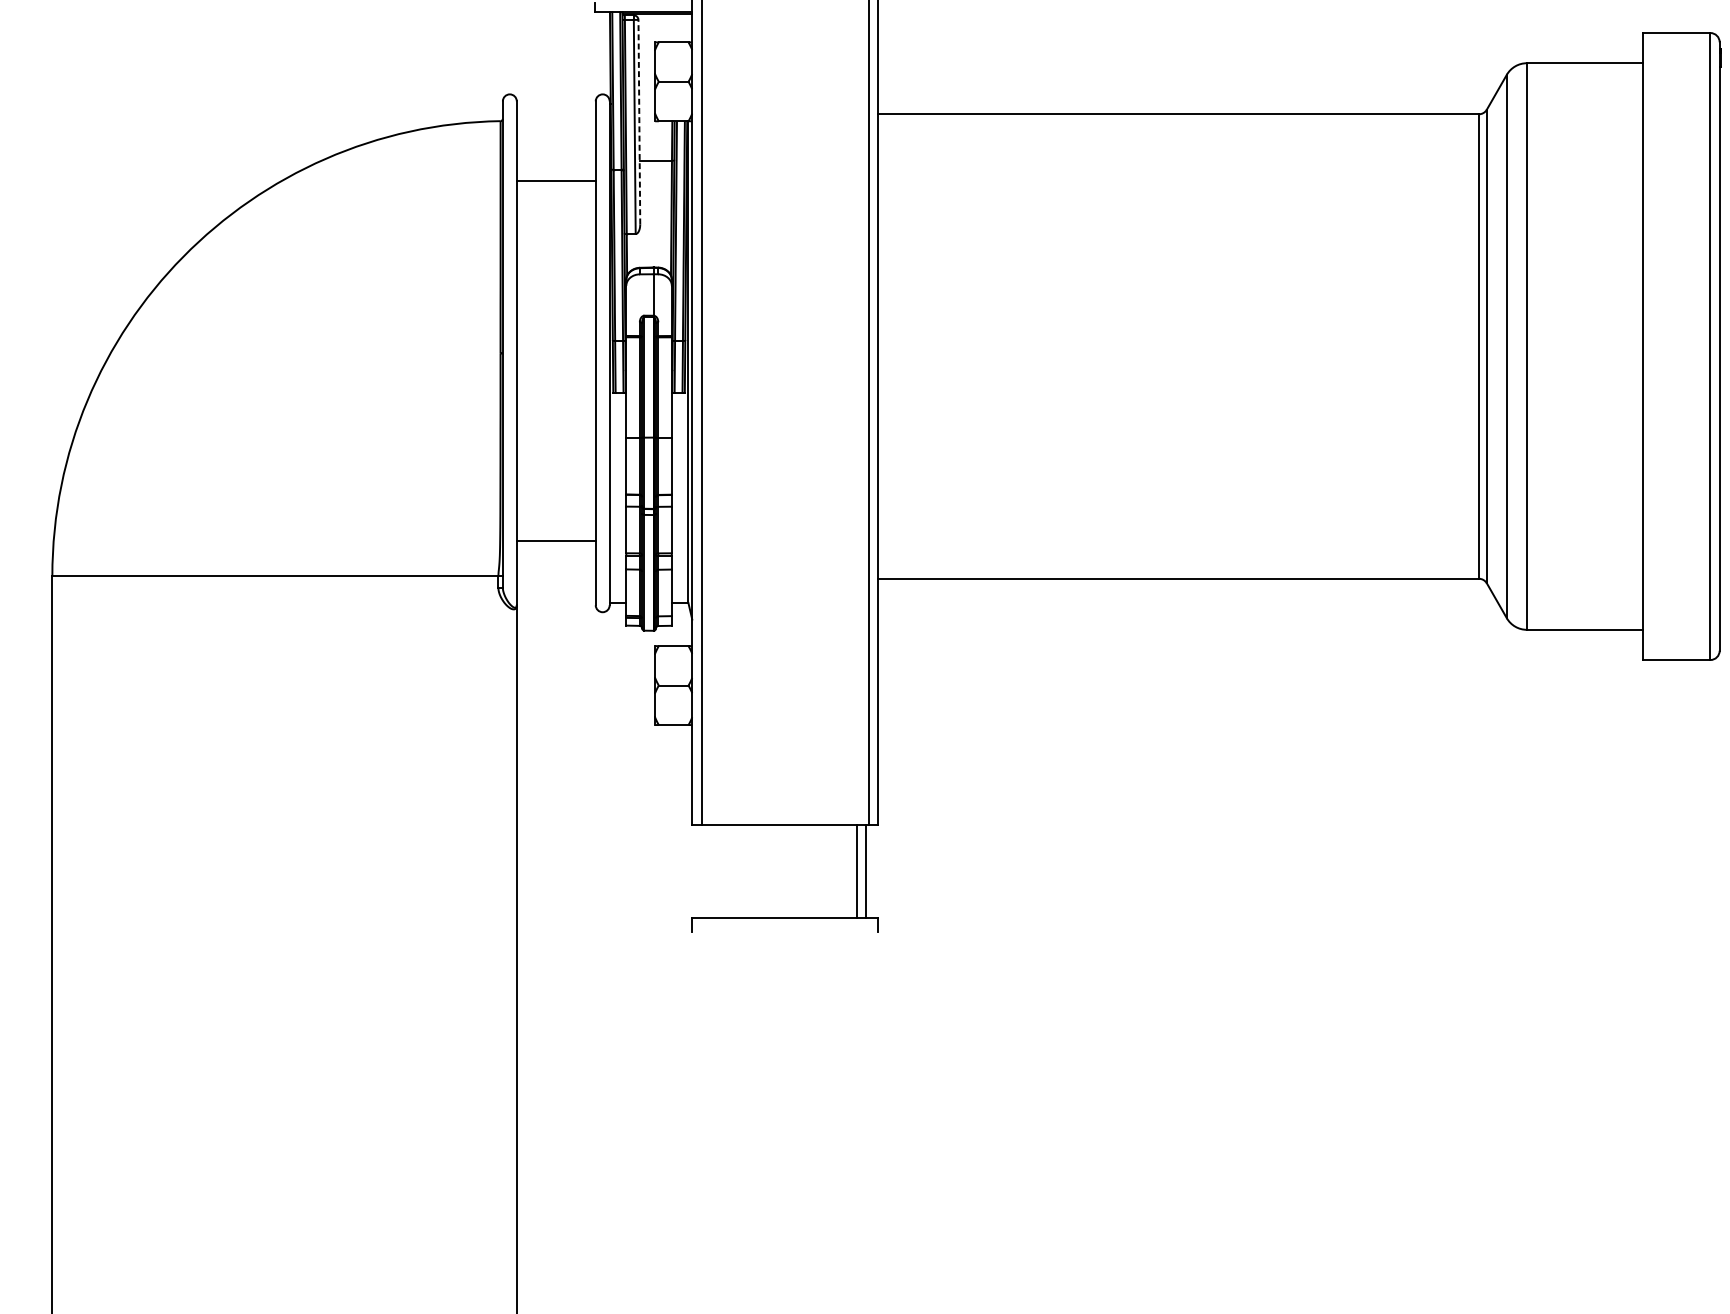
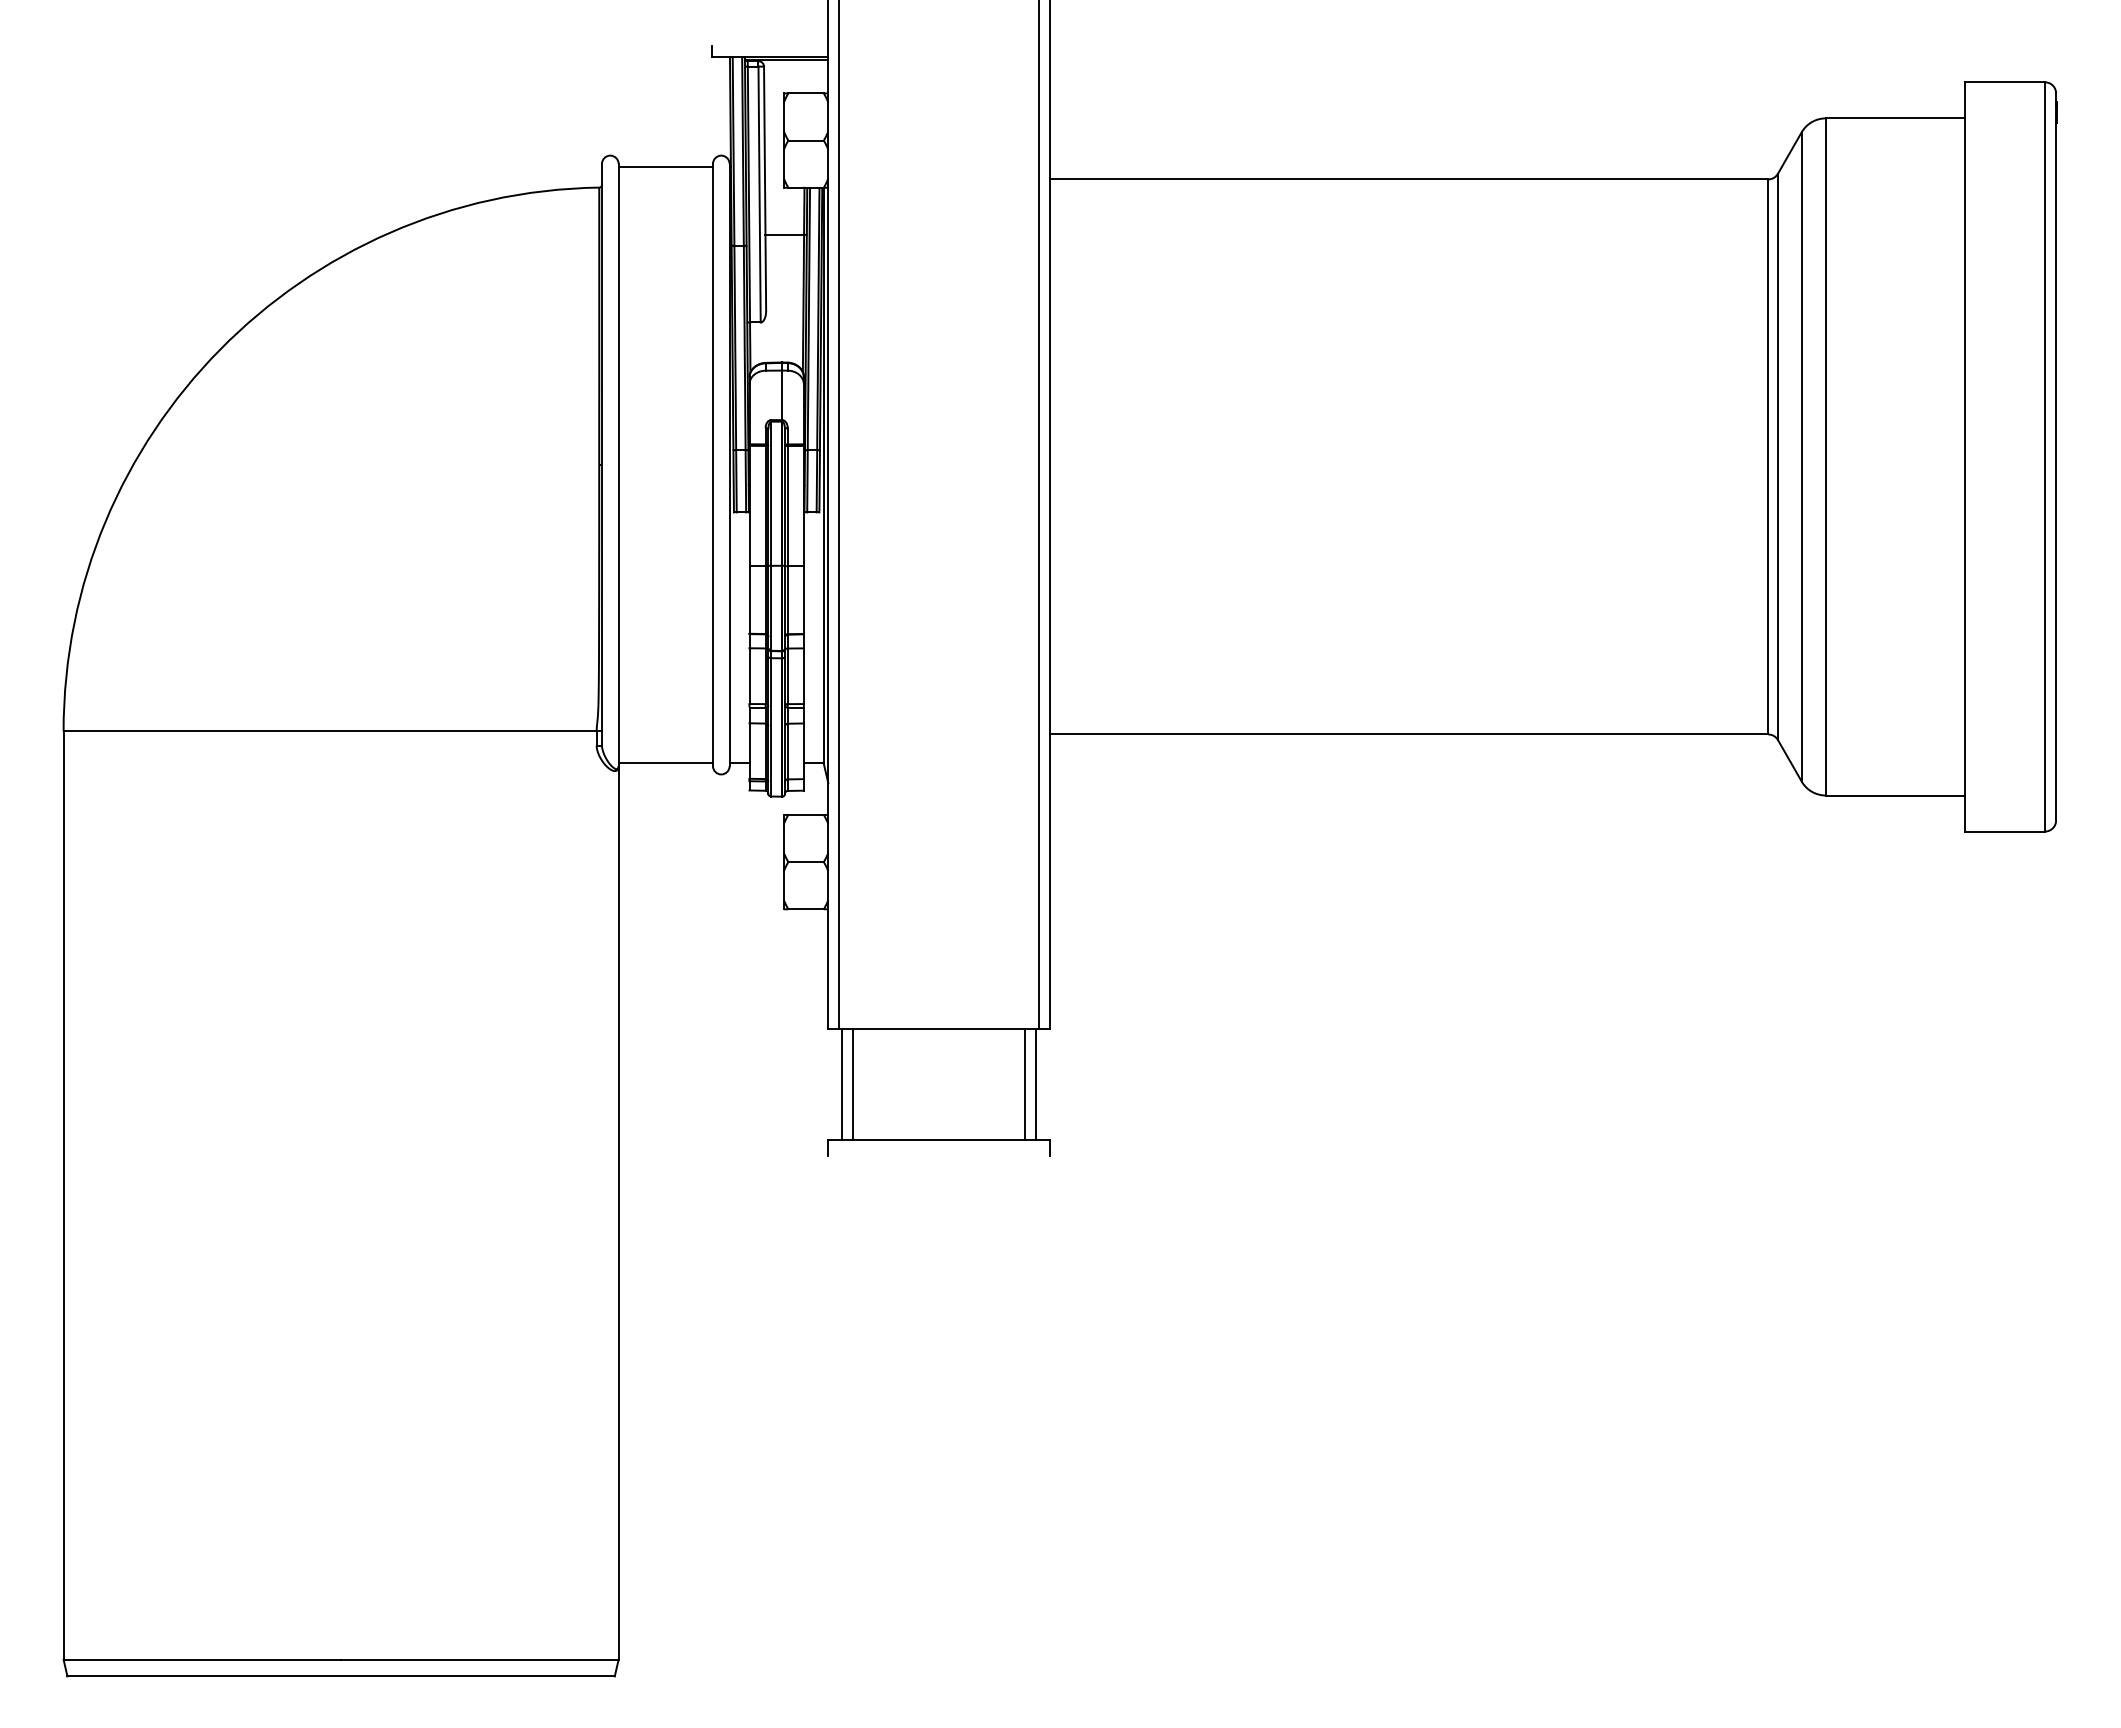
line: (639, 121) -> (765, 188), dashed -> solid
line: (556, 180) -> (665, 166), moved
line: (556, 541) -> (665, 763), moved
line: (704, 870) -> (842, 1083), added
line: (713, 870) -> (853, 1083), added

